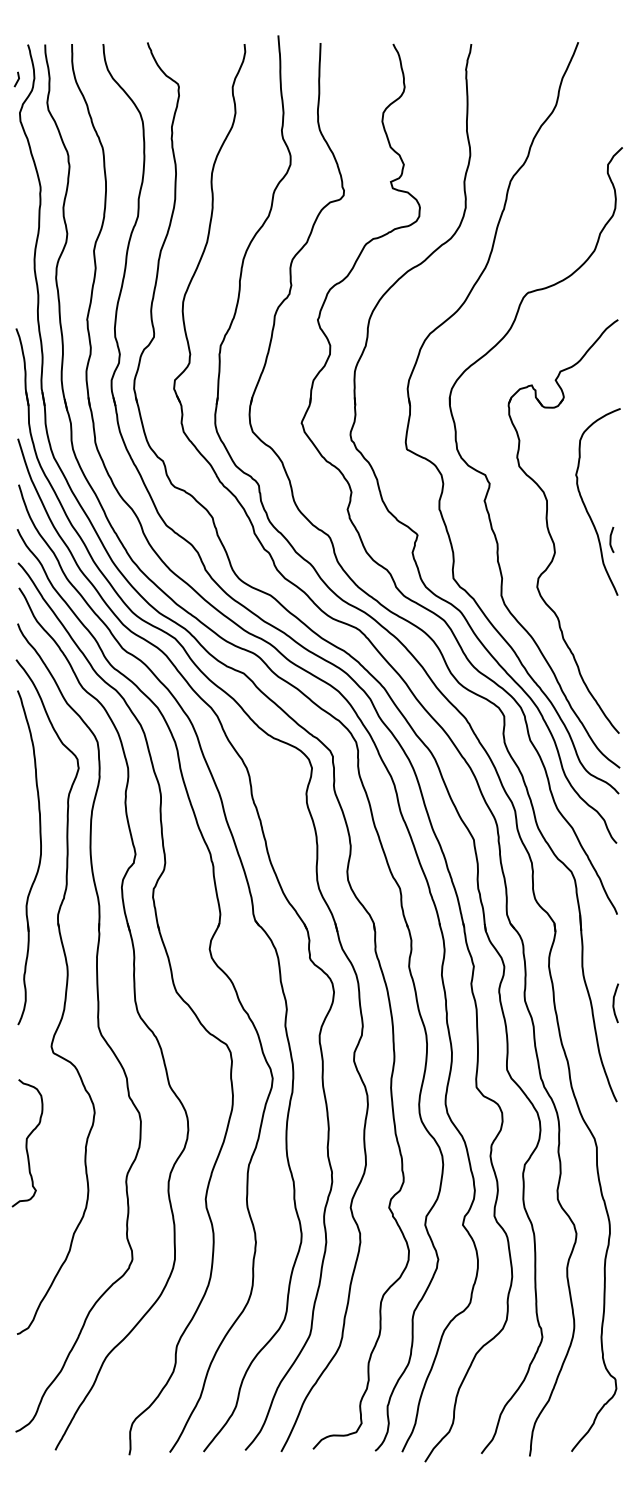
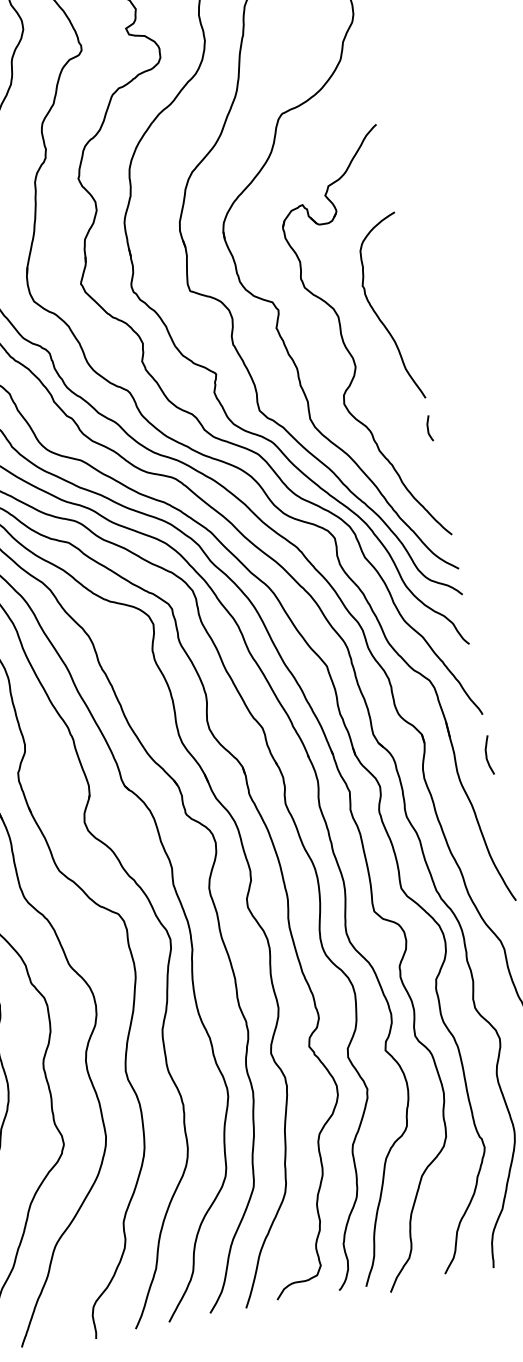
curve: (611, 539) -> (428, 428), moved
curve: (614, 1003) -> (487, 755), moved

